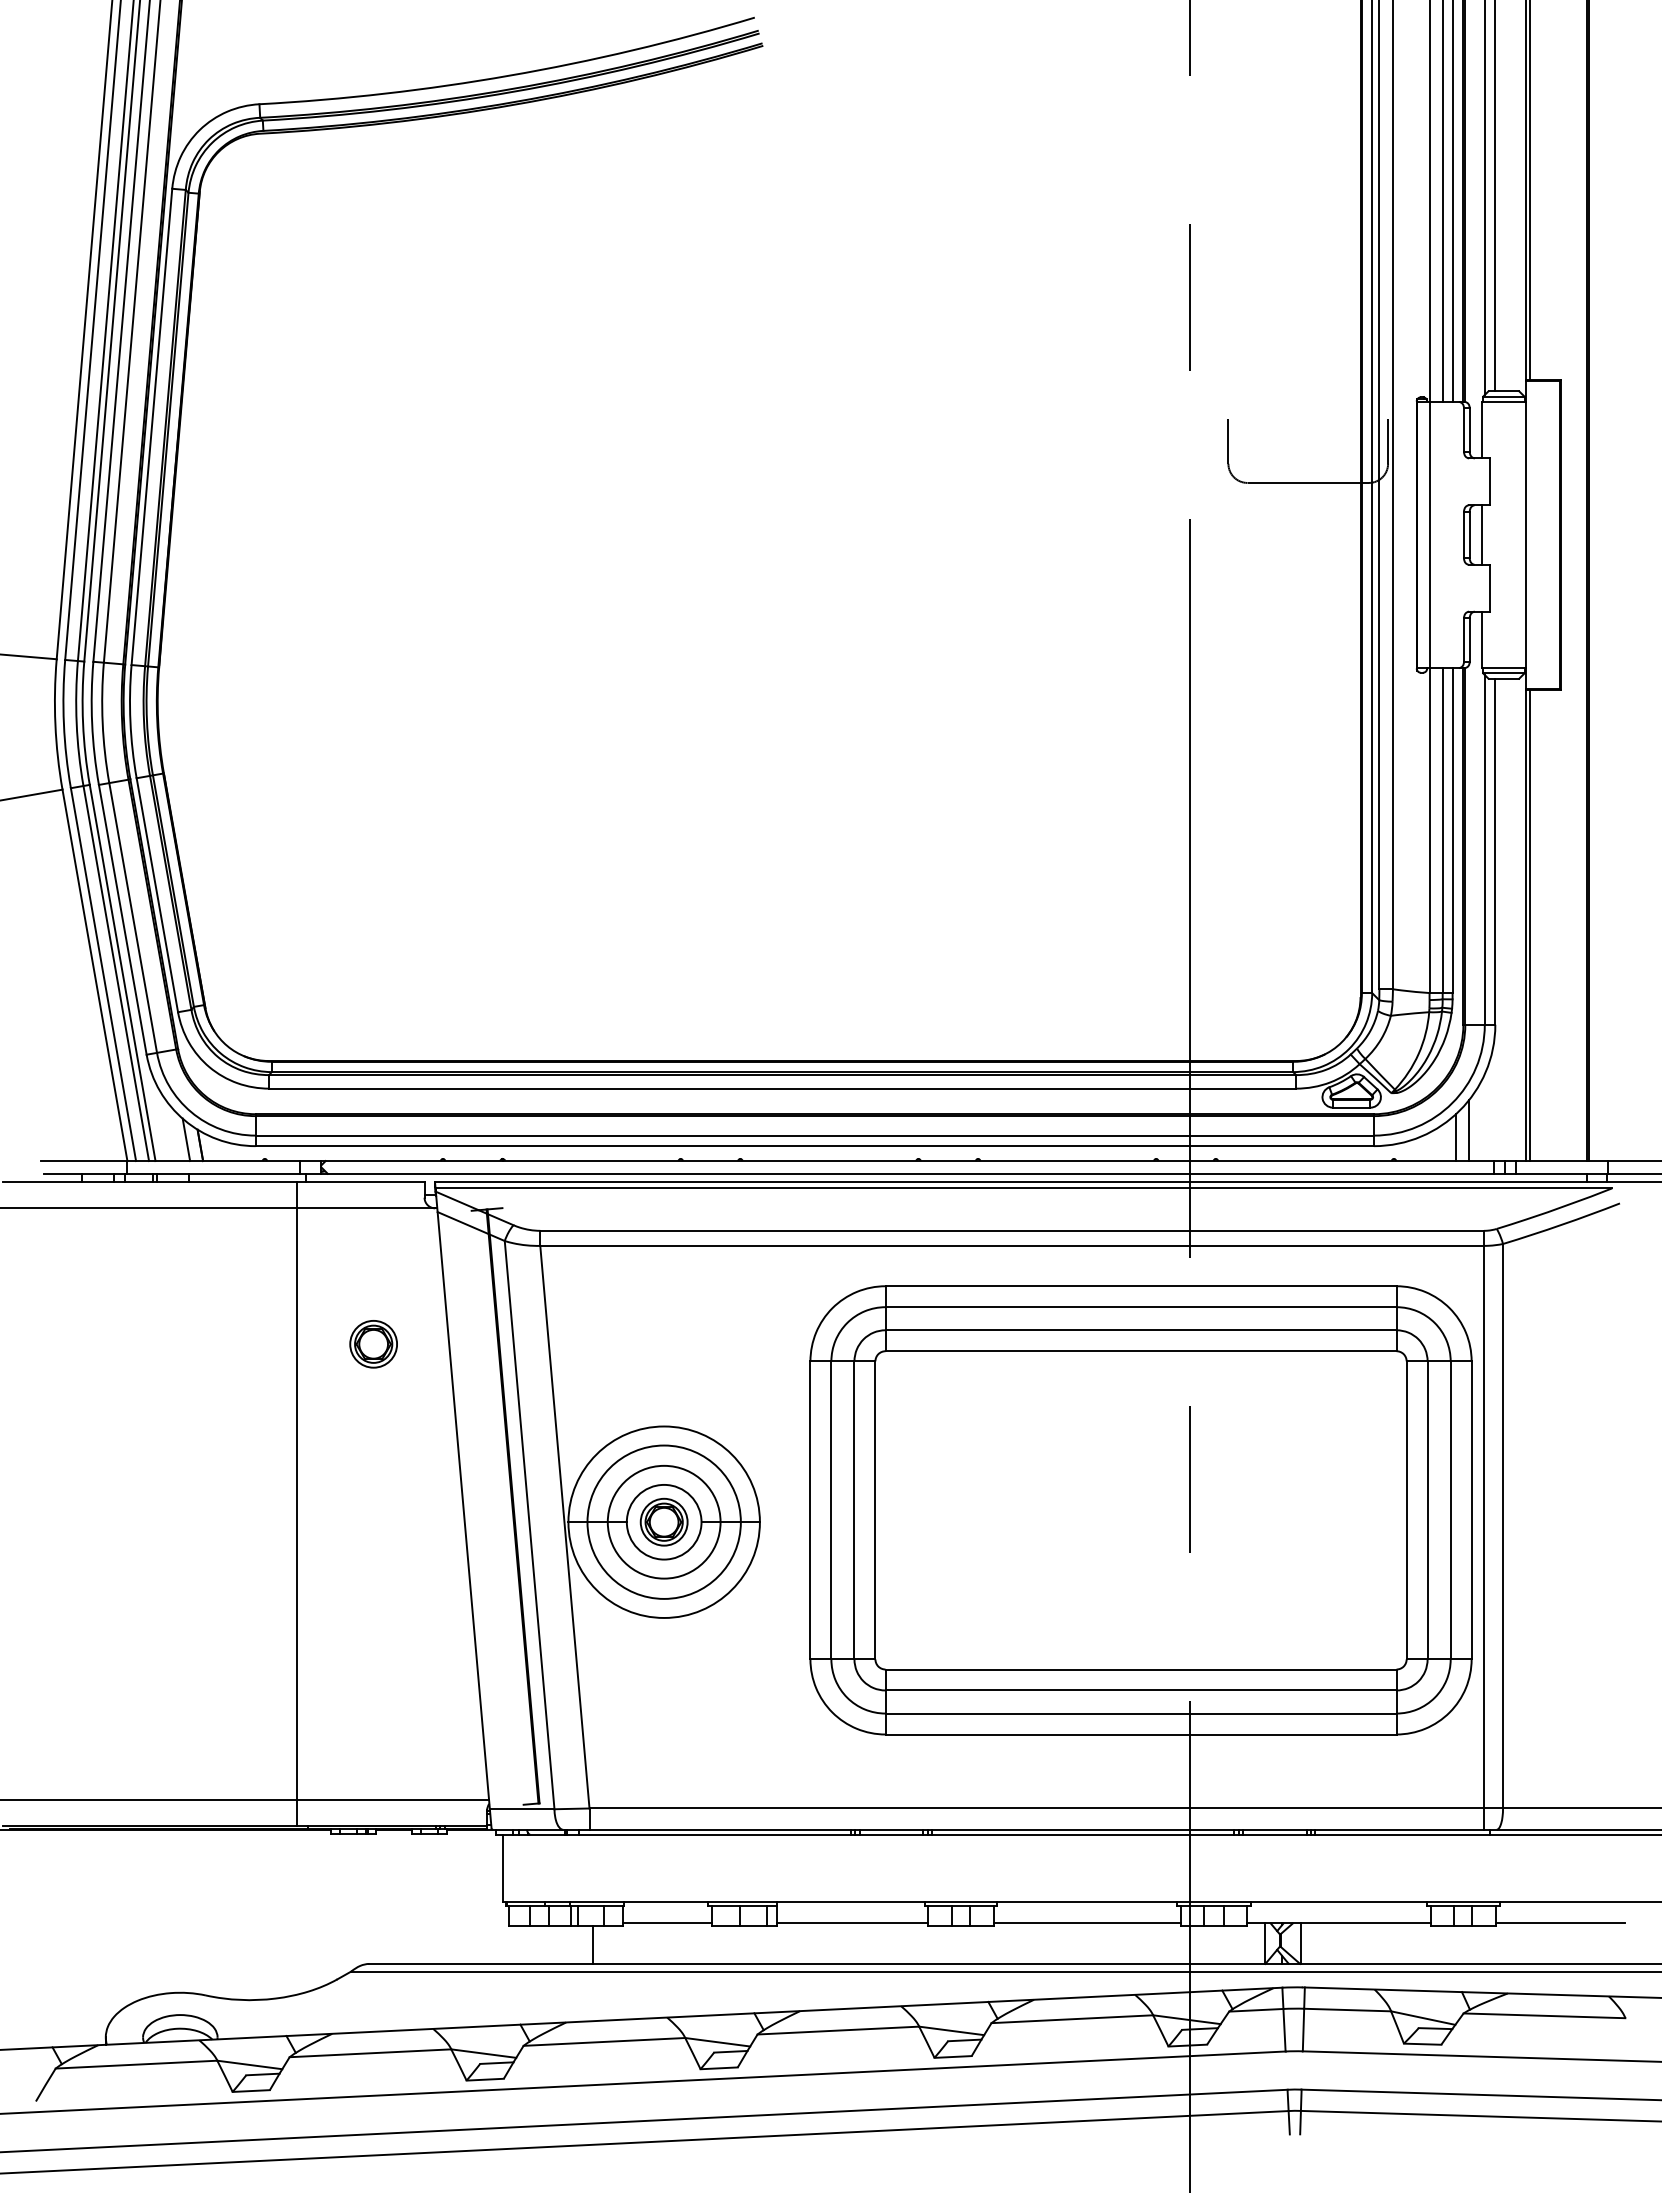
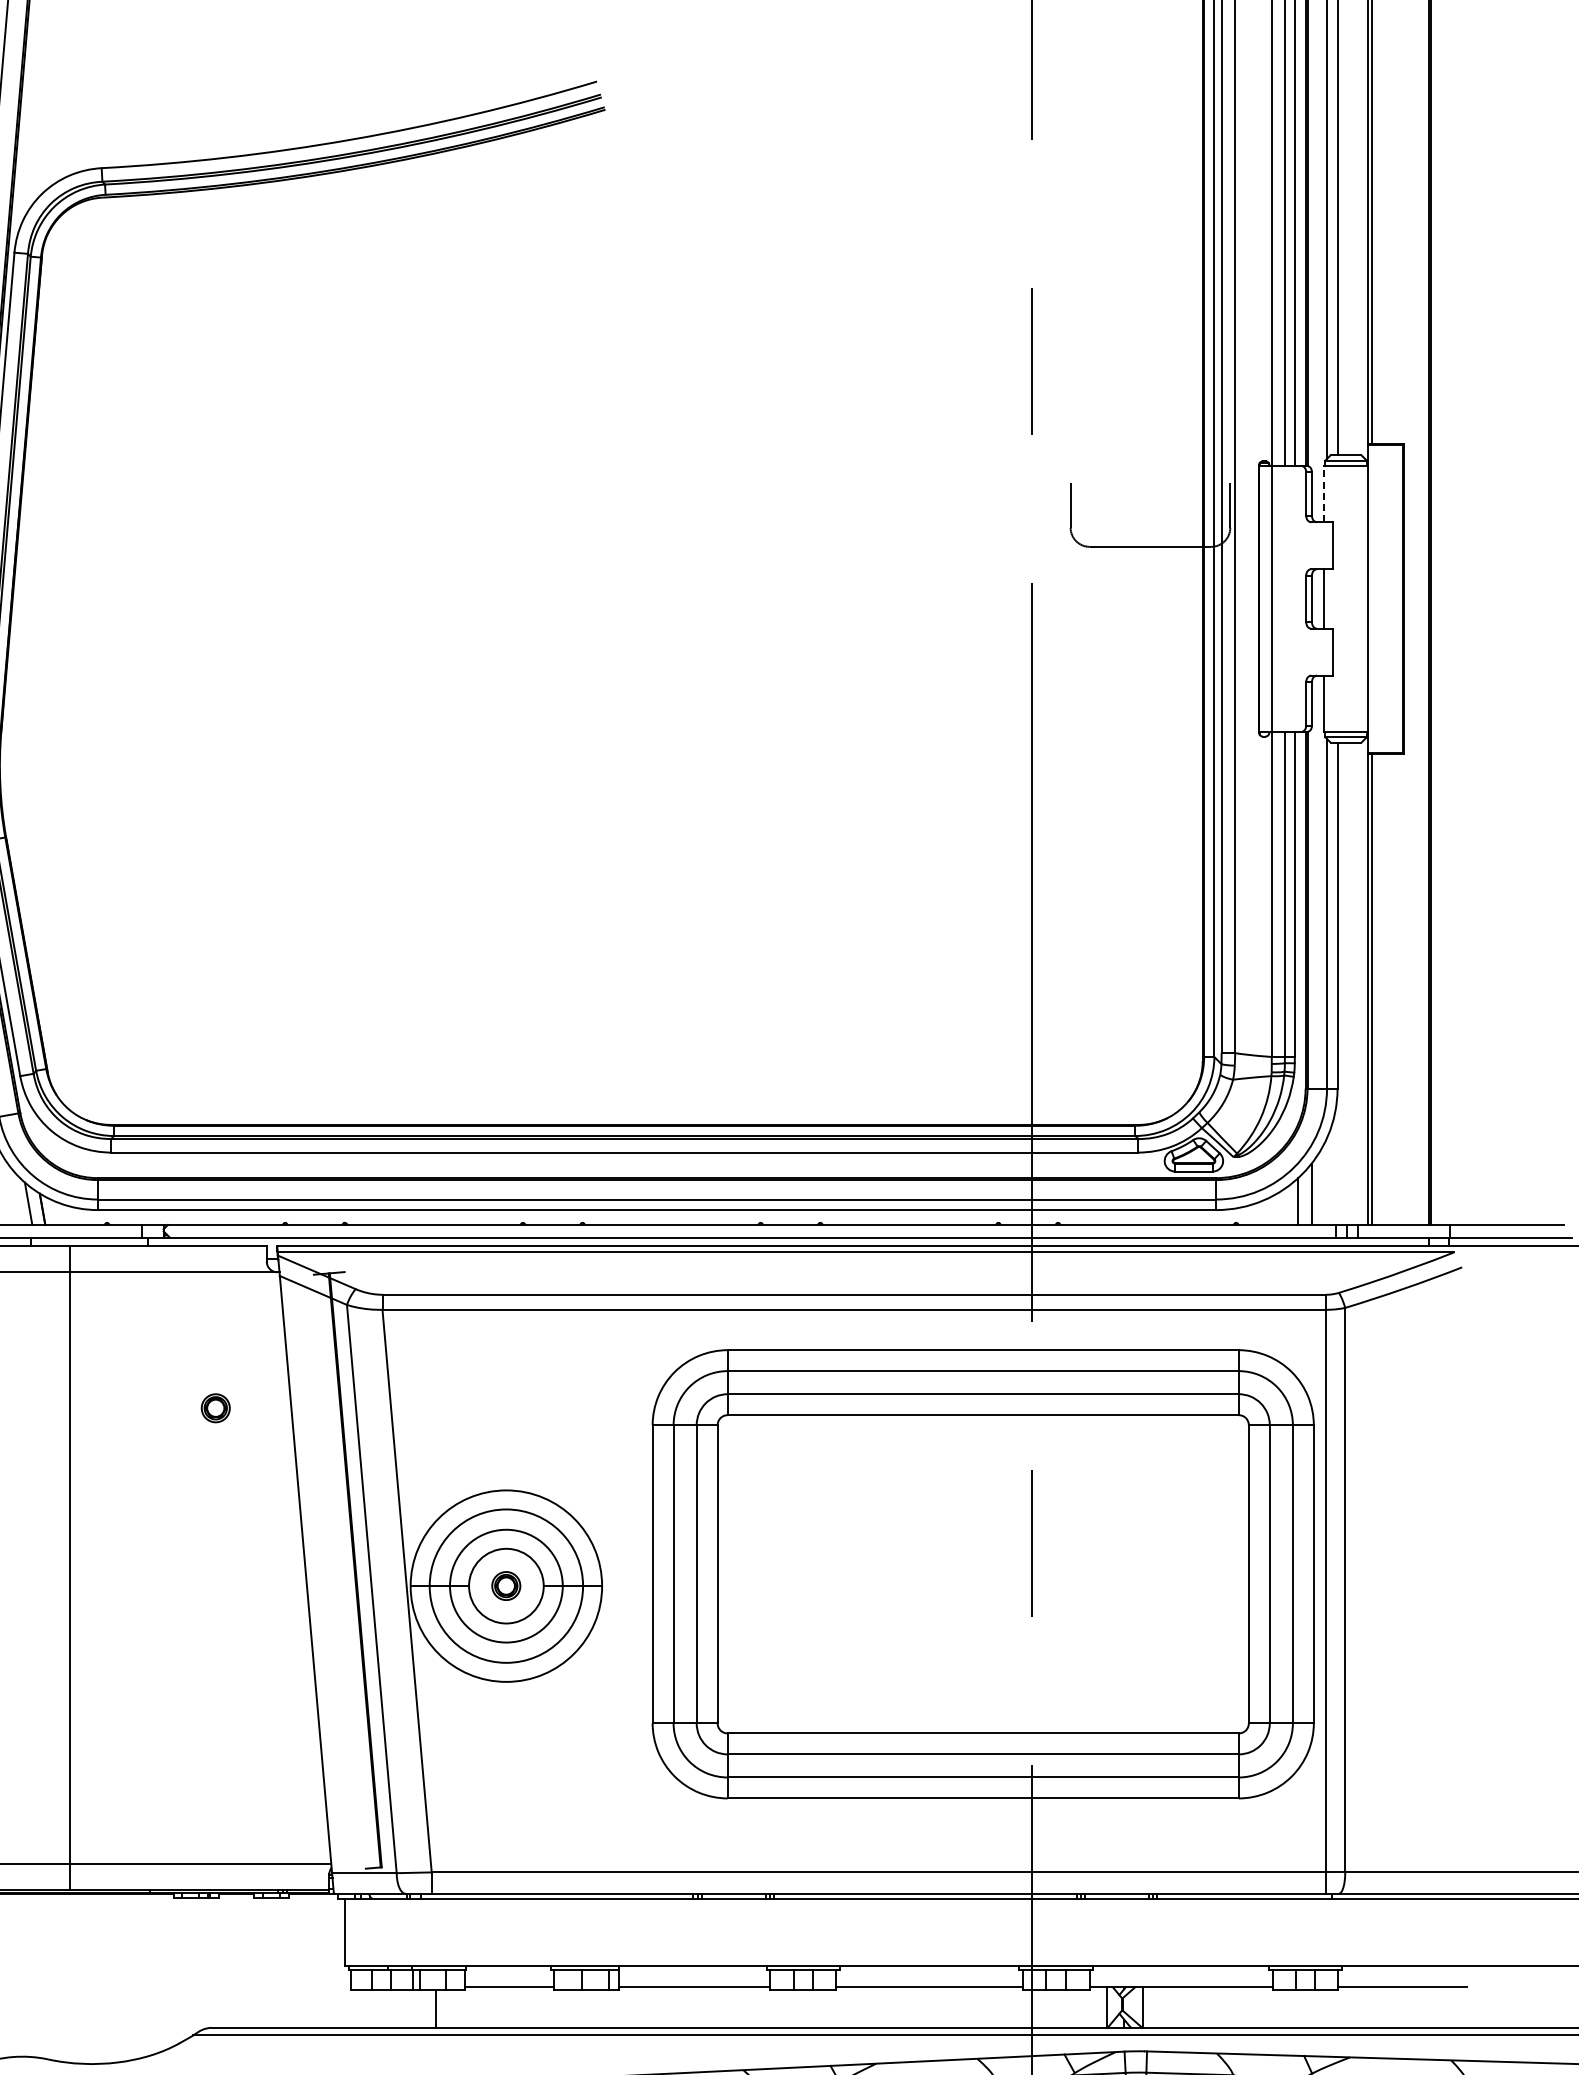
line: (1481, 429) -> (1323, 493), solid -> dashed
part: (373, 1344) -> (215, 1408), size x0.6
line: (296, 1503) -> (69, 1567), moved
part: (663, 1521) -> (505, 1585), size x0.6

